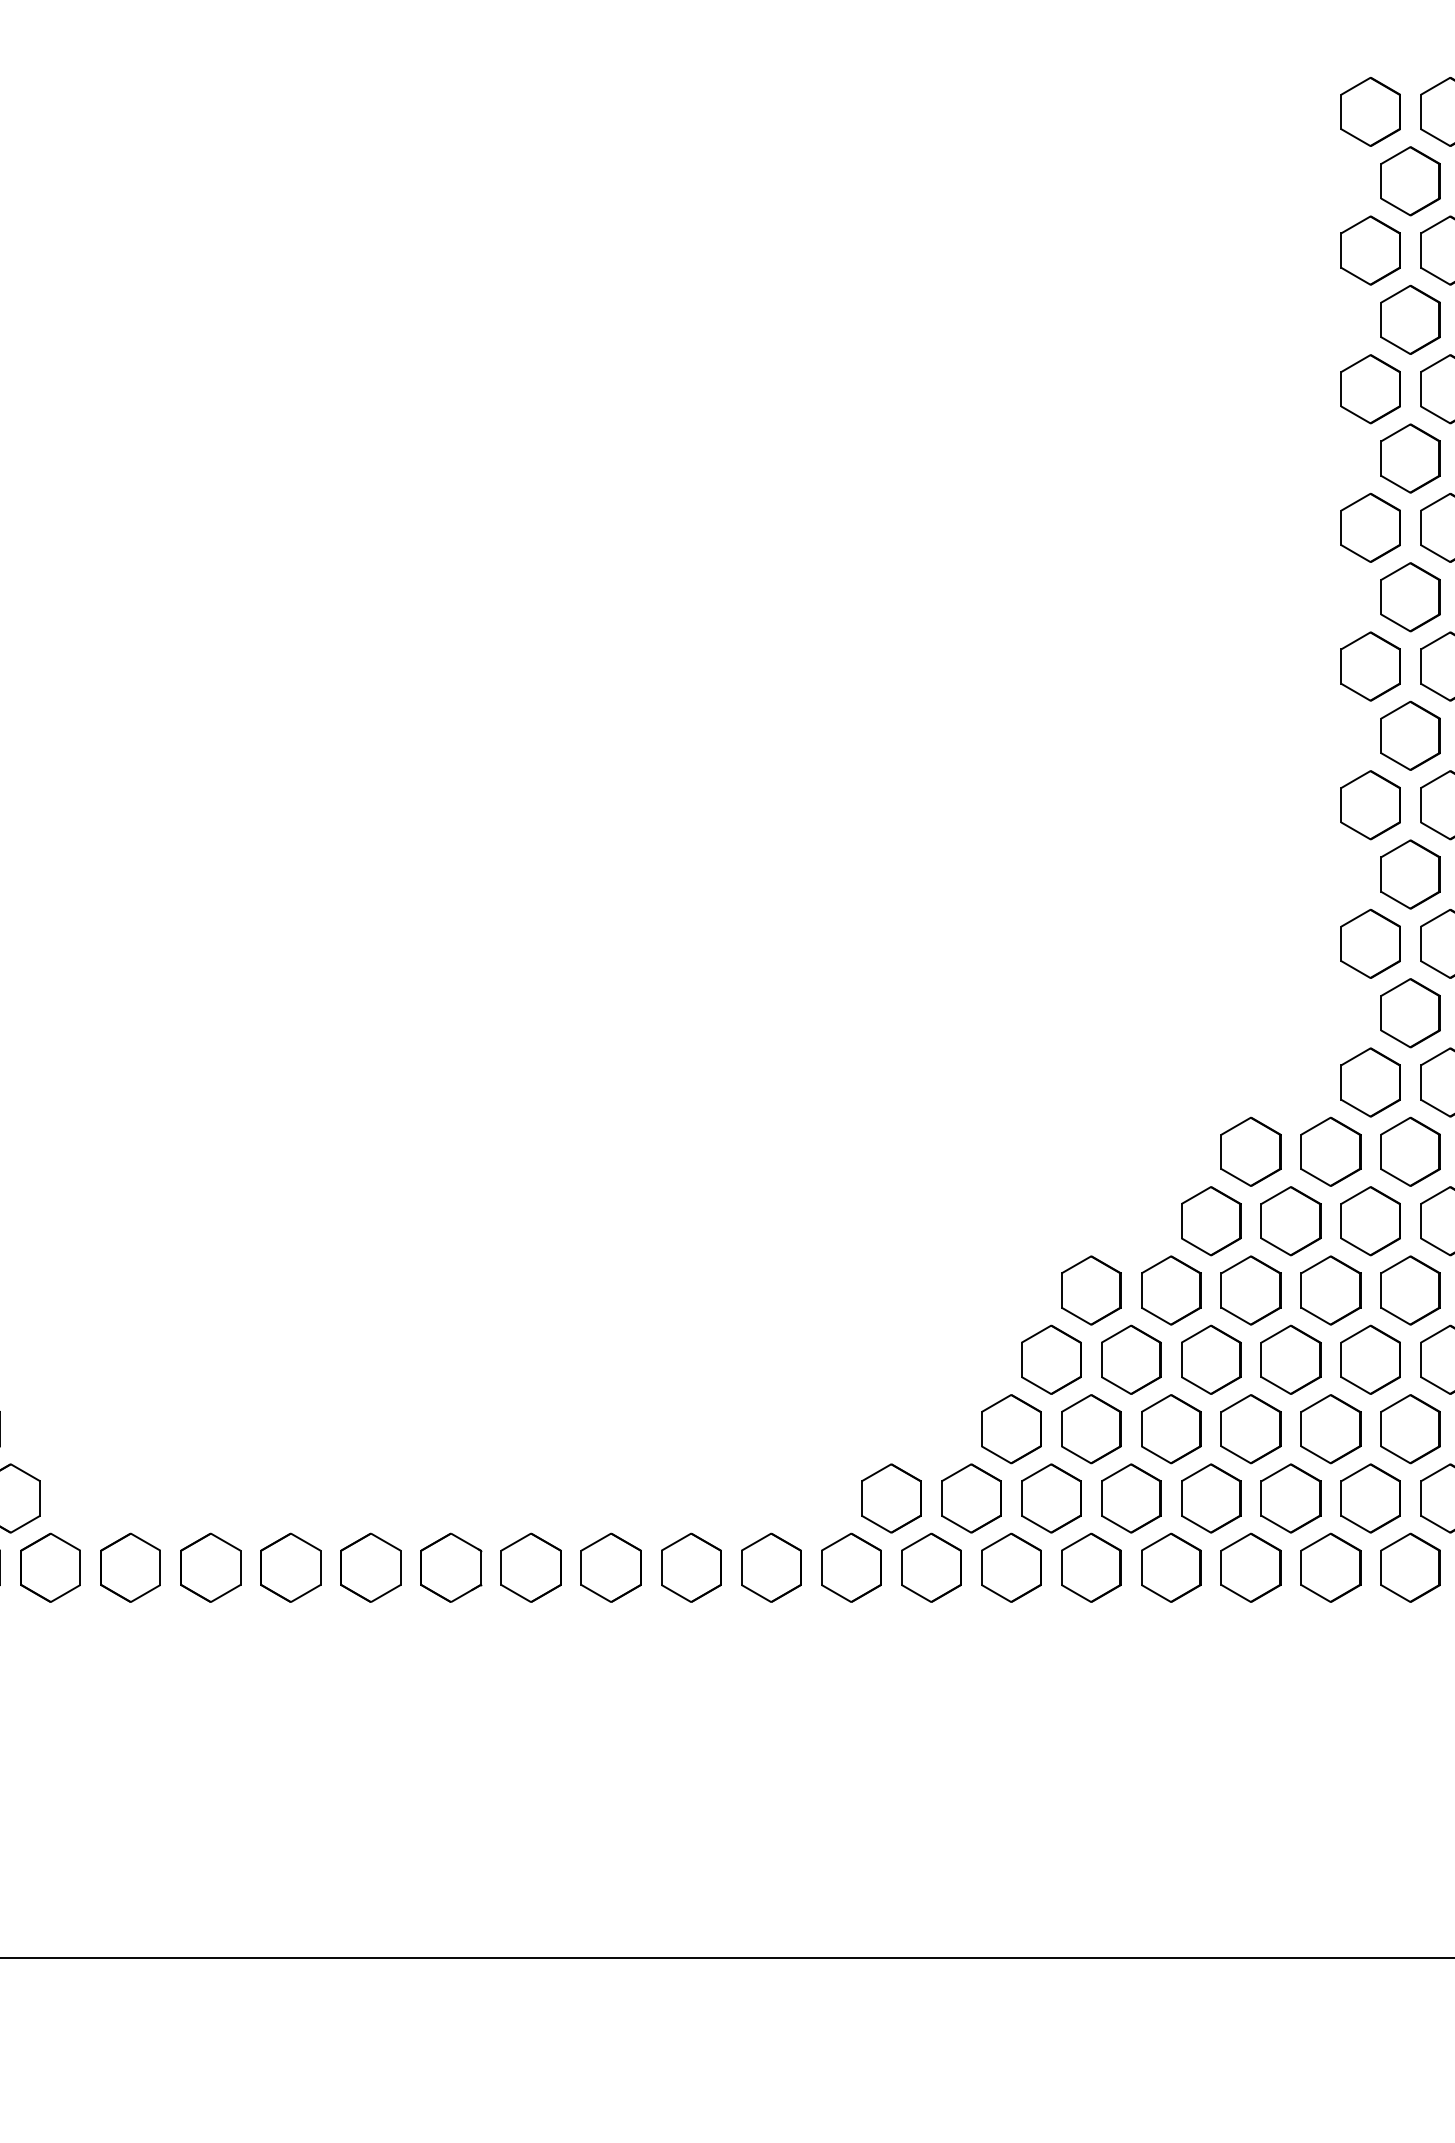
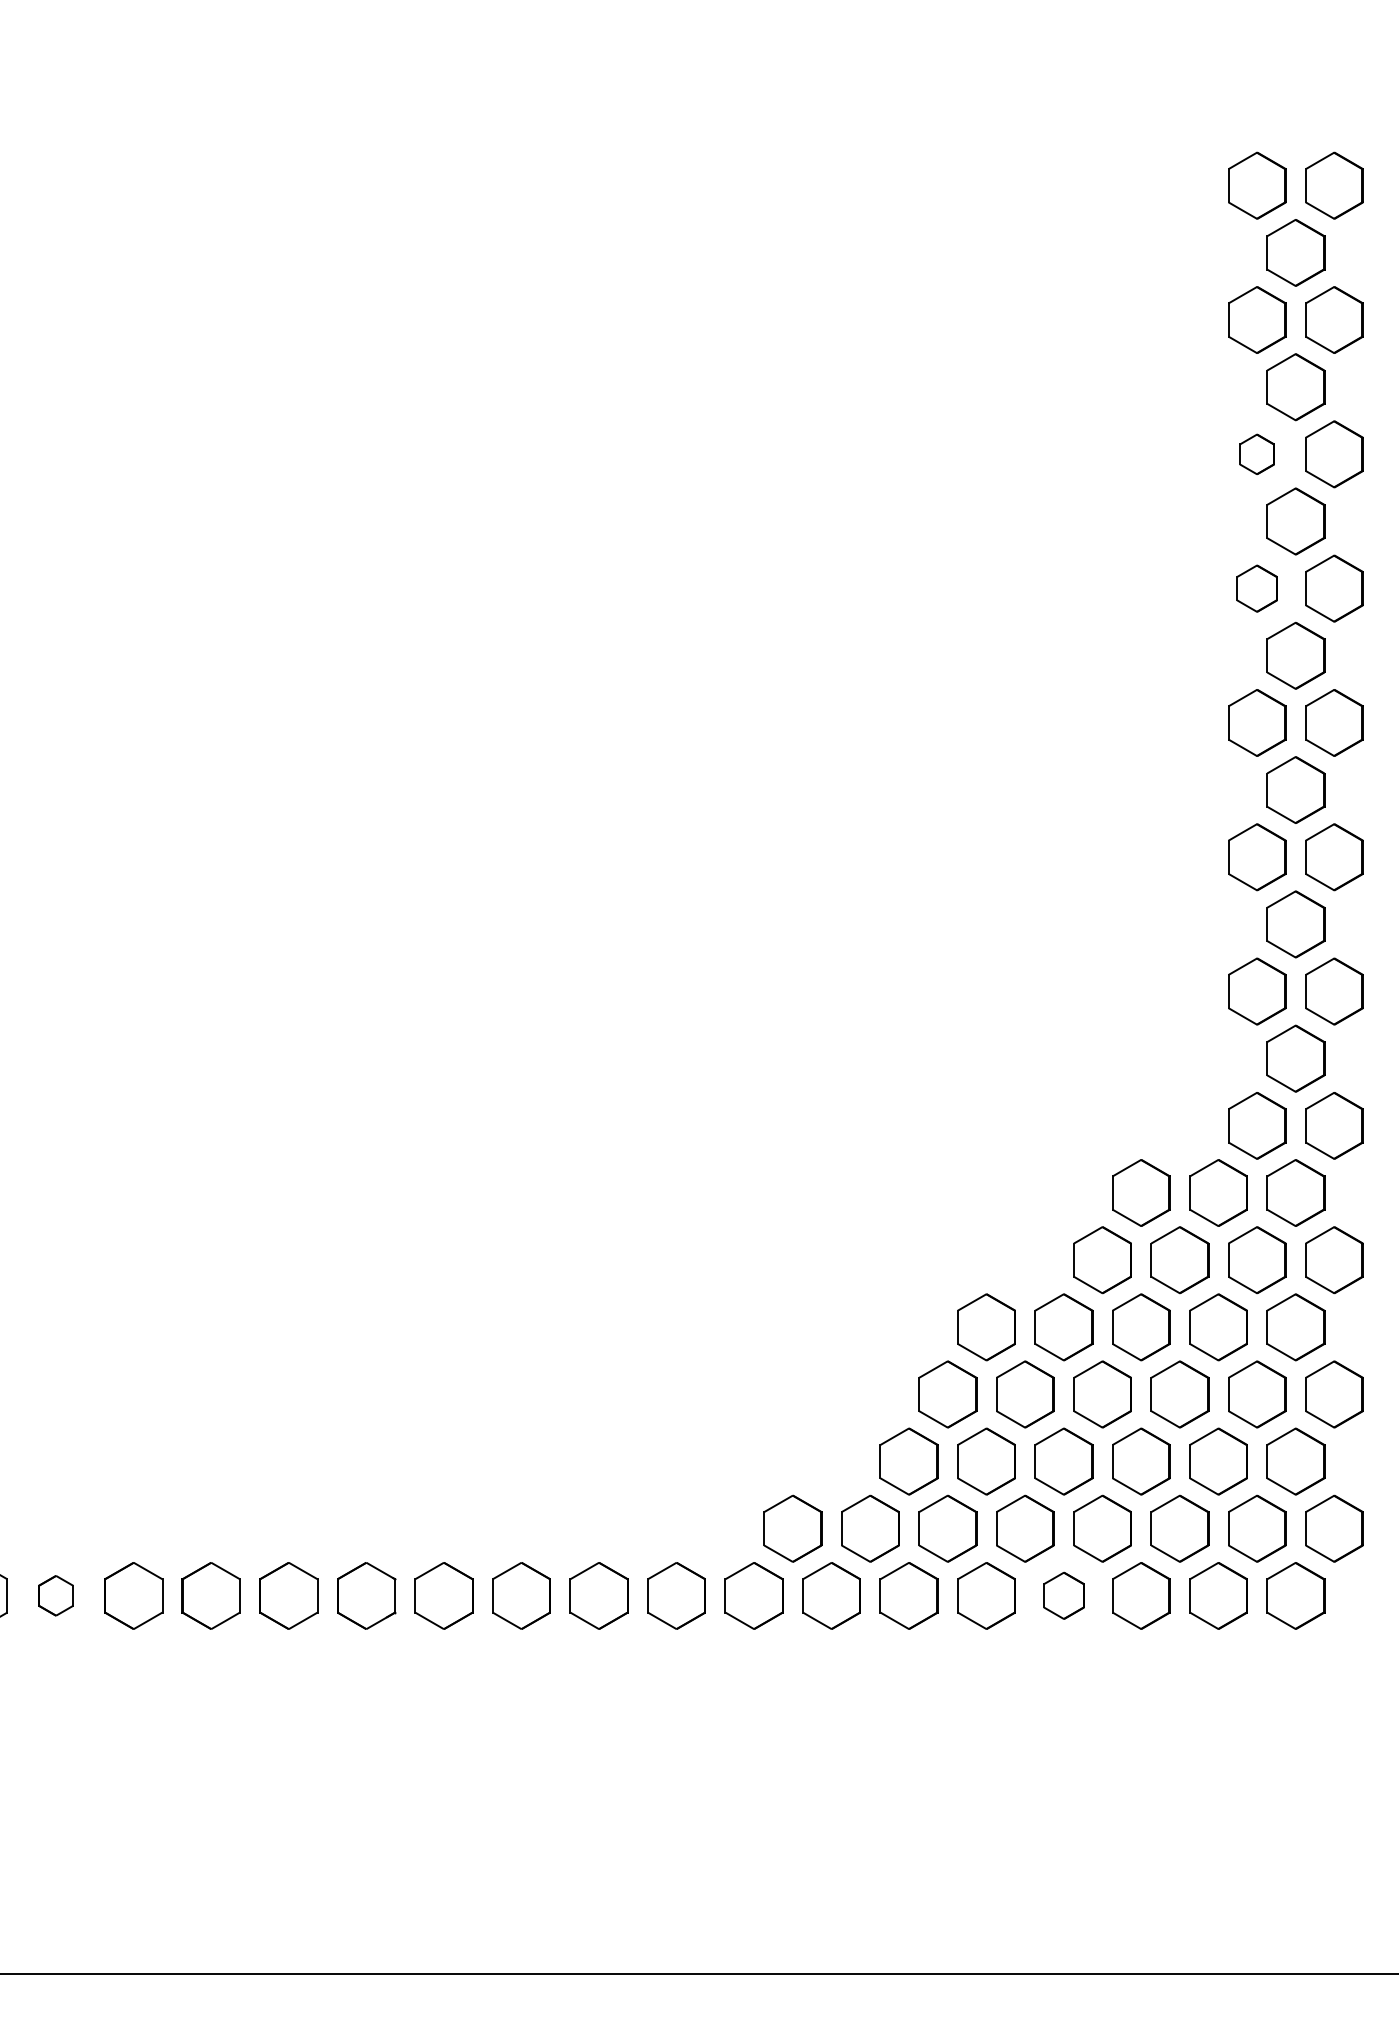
part: (1370, 389) -> (1256, 454), size x0.6
part: (1370, 527) -> (1256, 588), size x0.7
part: (130, 1567) -> (55, 1595), size x0.6
part: (1171, 1567) -> (1064, 1595), size x0.7

